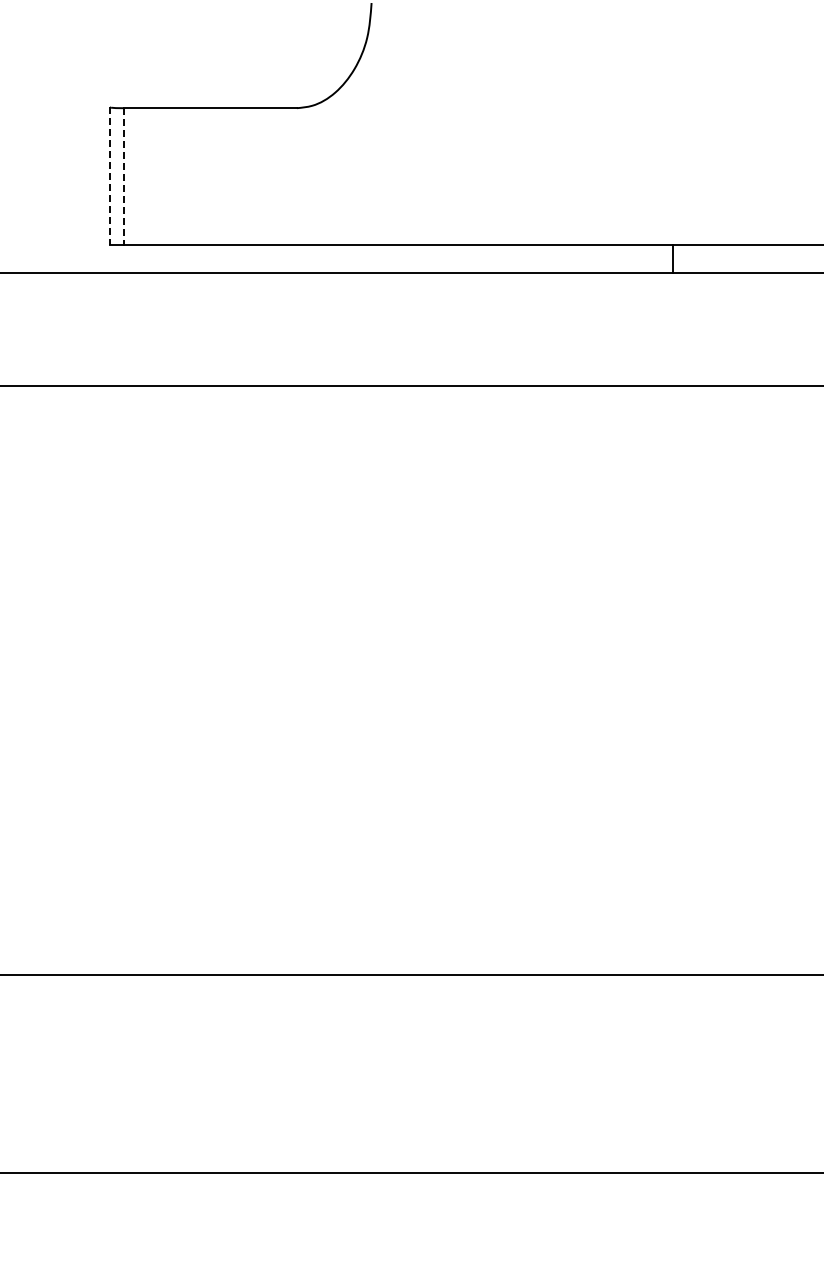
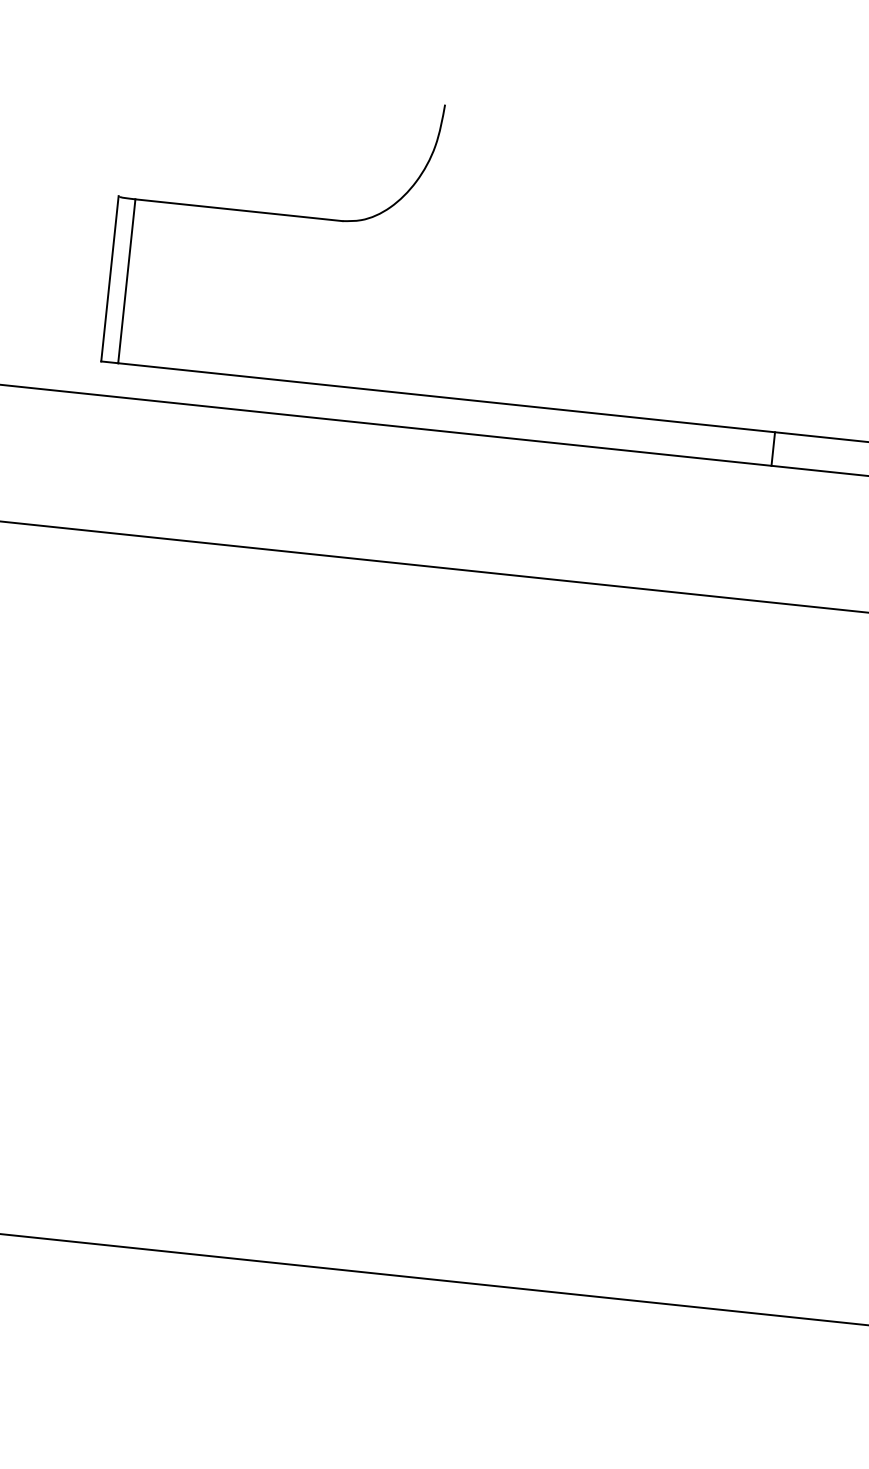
line: (109, 176) -> (109, 279), dashed -> solid
line: (123, 177) -> (126, 282), dashed -> solid

